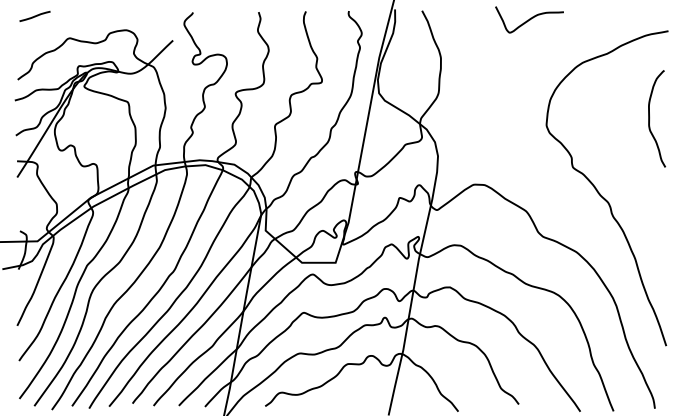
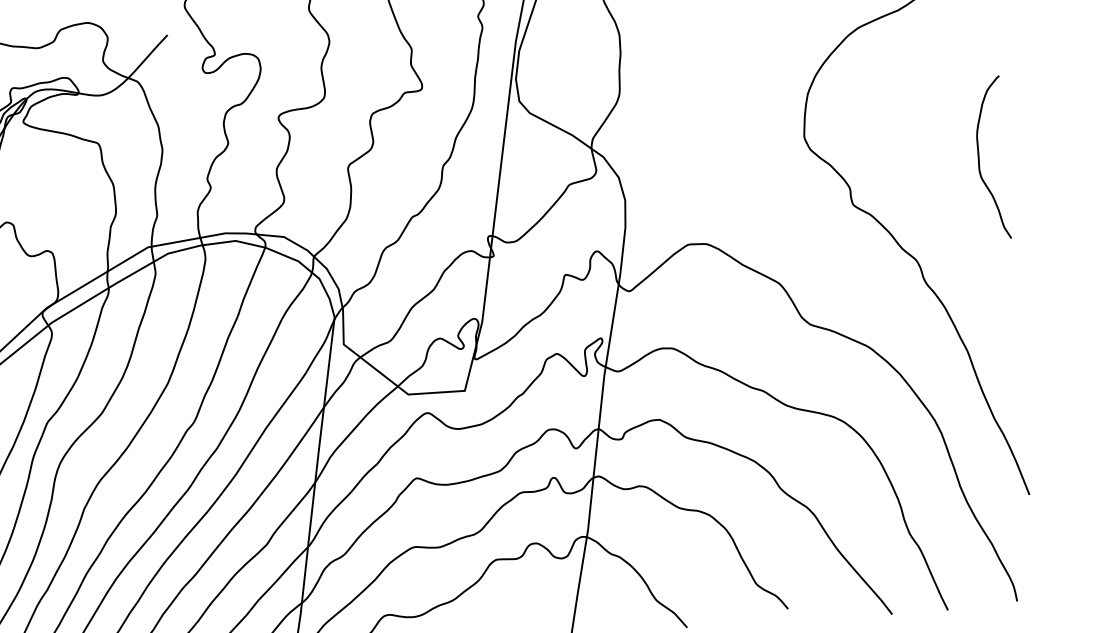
curve: (649, 118) -> (979, 158), moved

